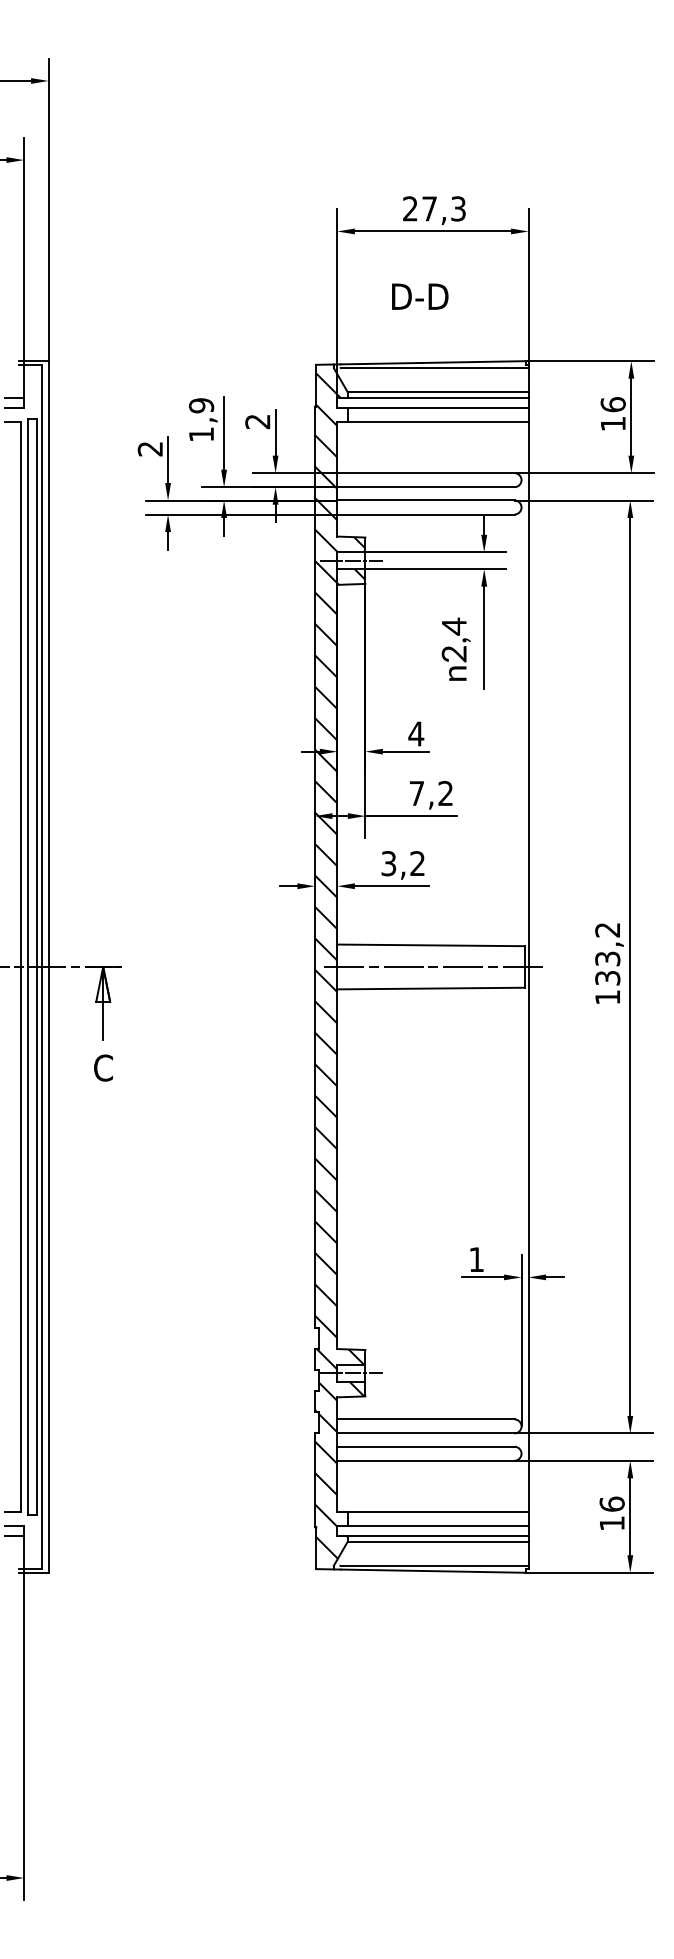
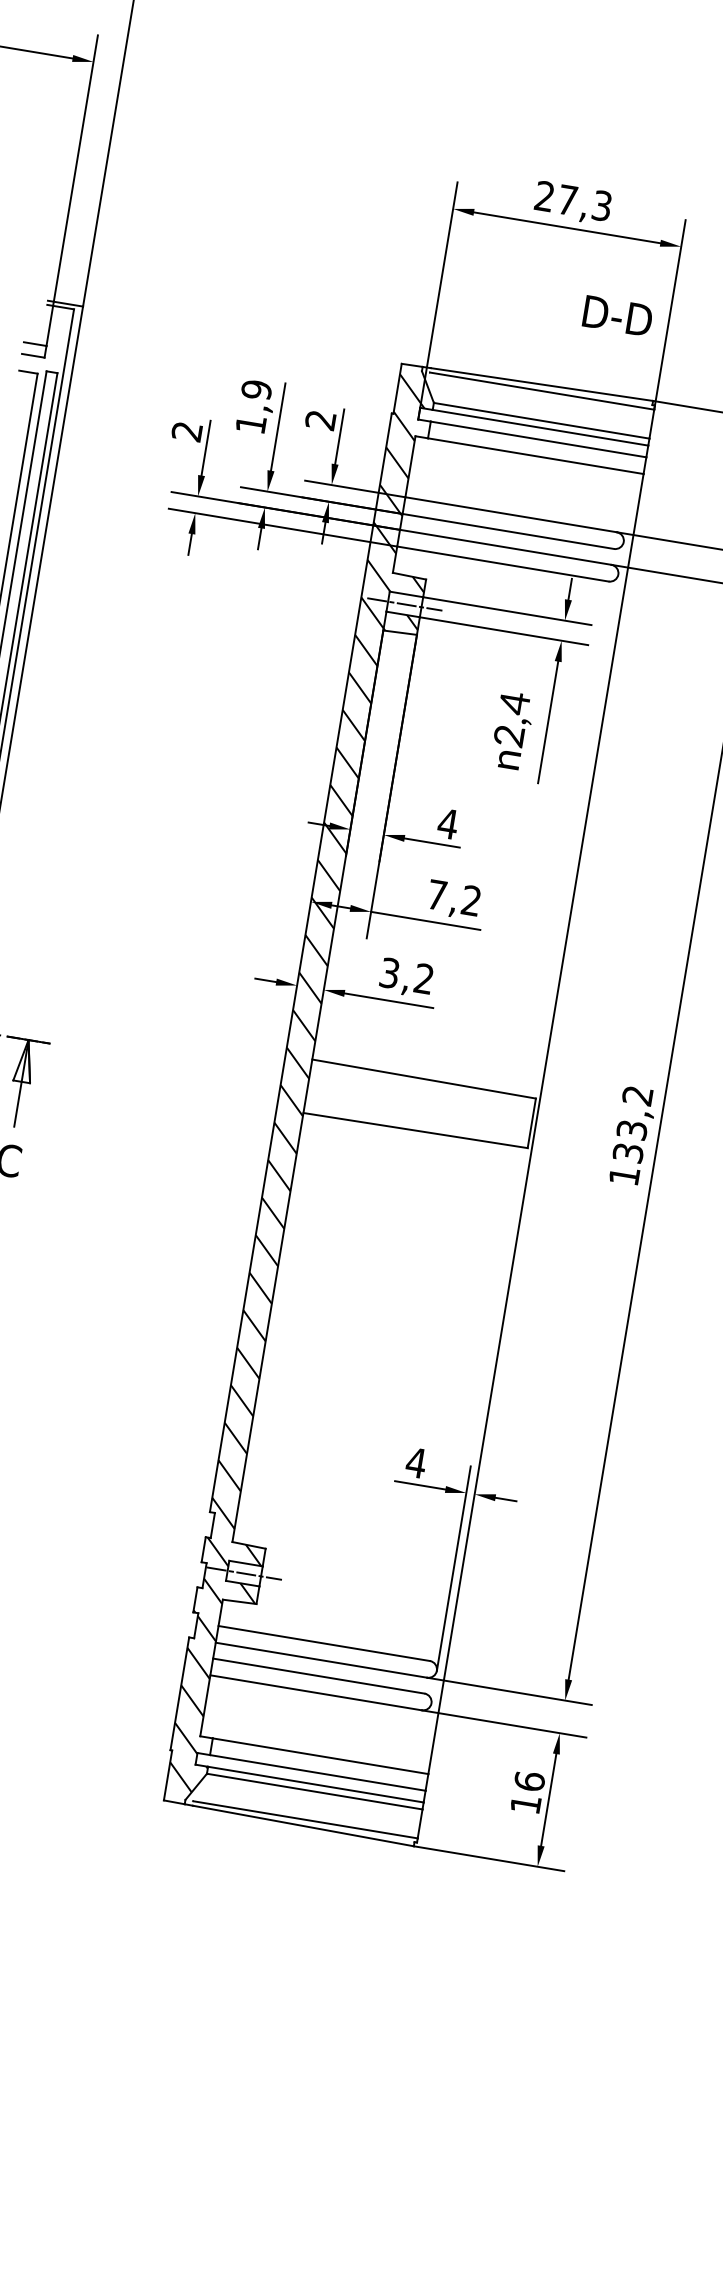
text: (420, 296) -> (618, 315), moved
line: (430, 966) -> (419, 1104), removed
text: (476, 1259) -> (416, 1462), 1 -> 4

